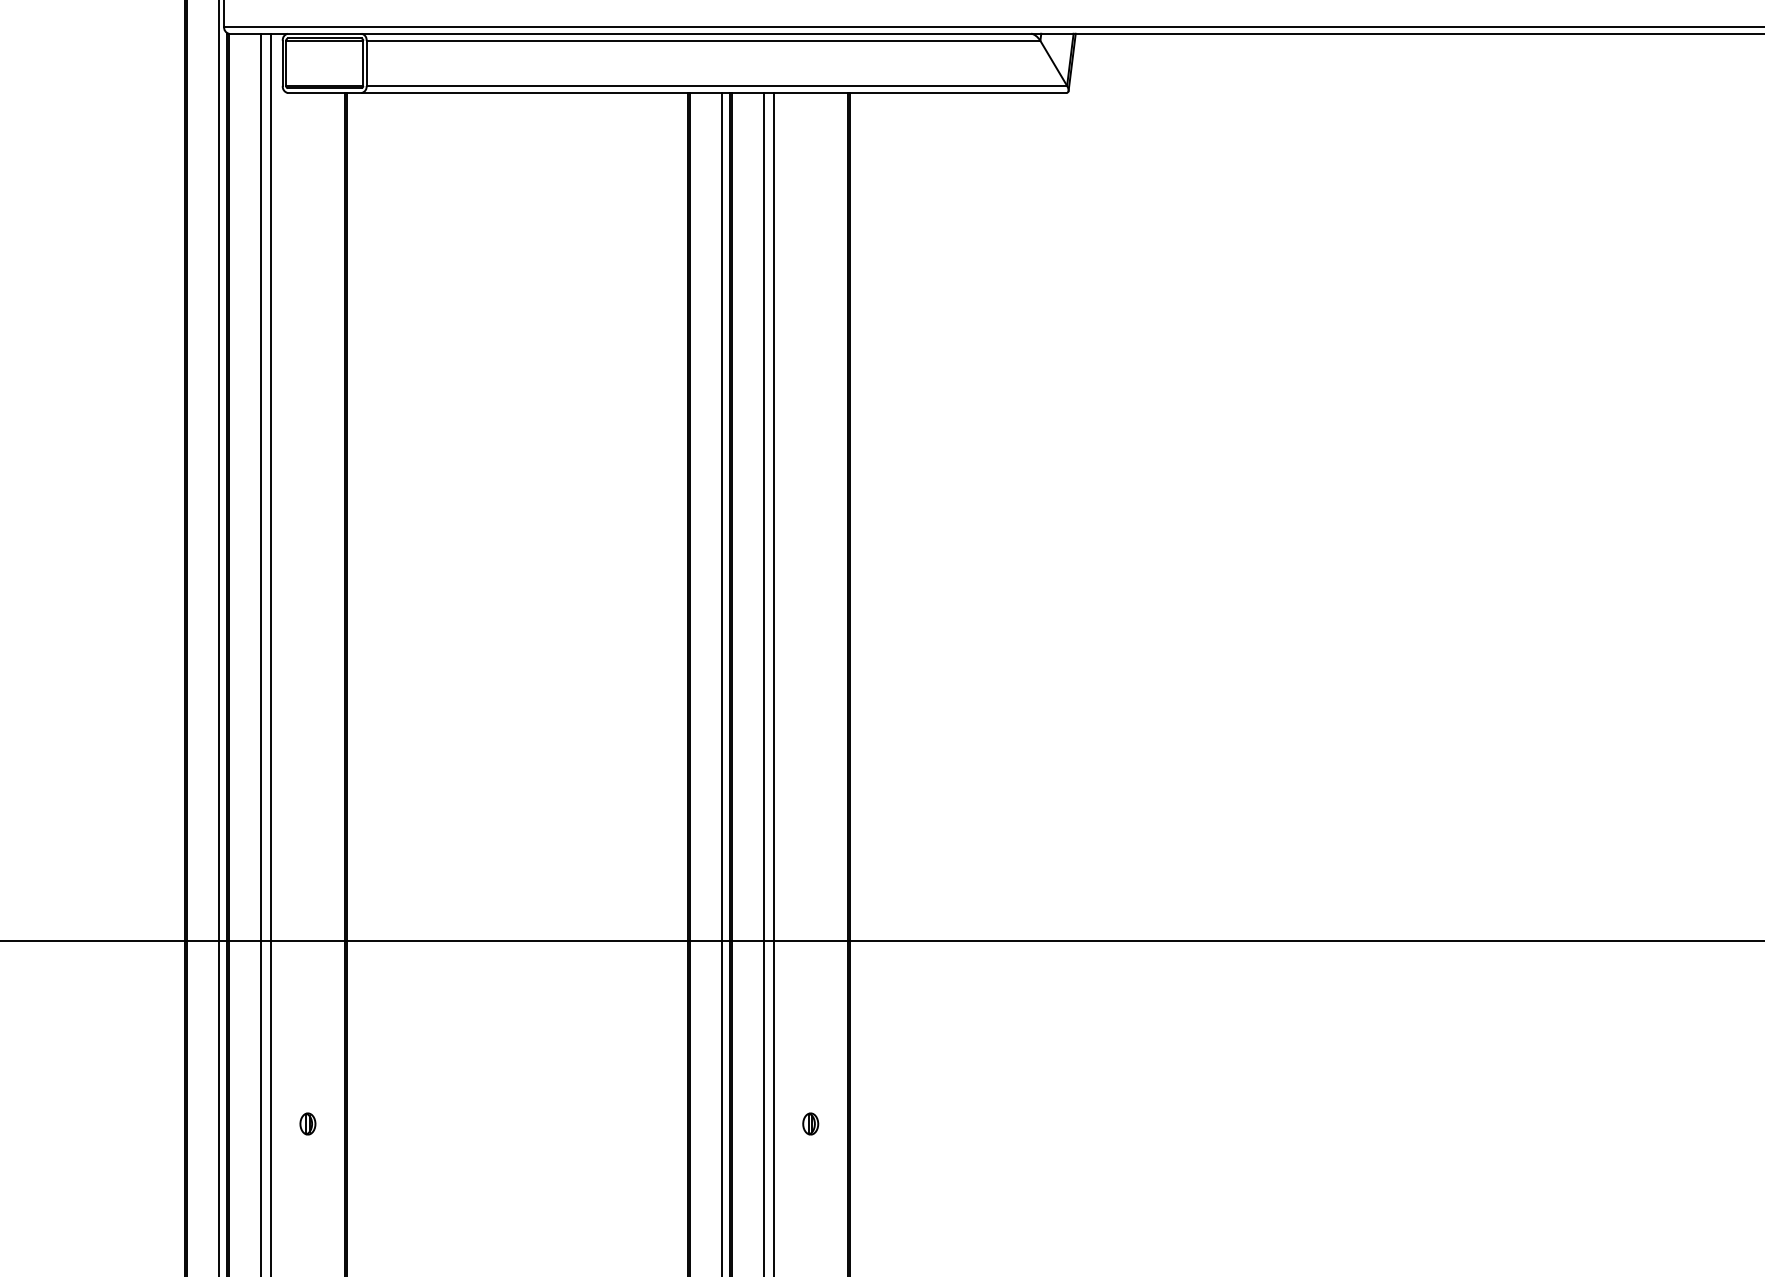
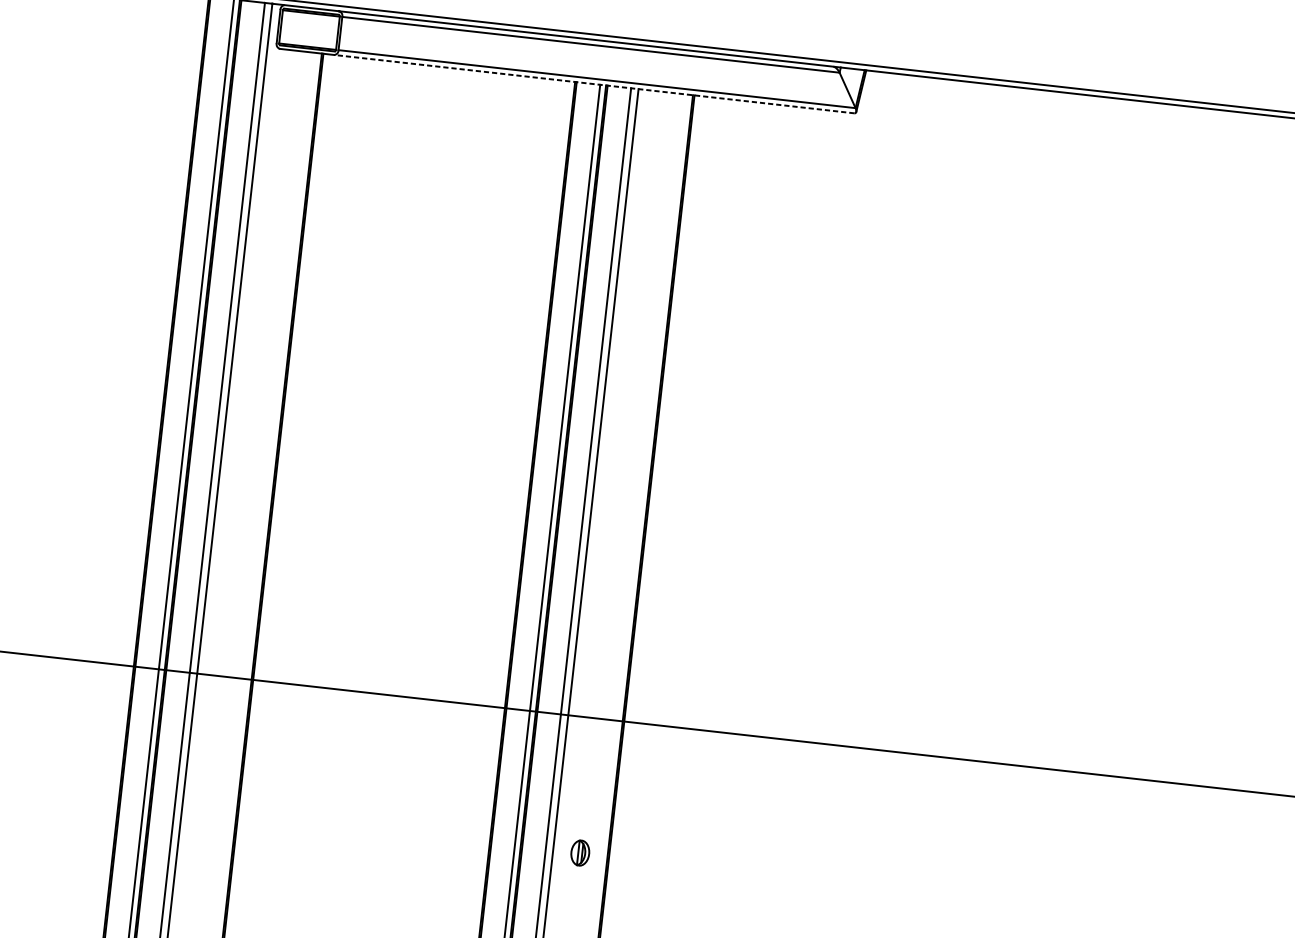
line: (713, 93) -> (593, 84), solid -> dashed
part: (307, 1123) -> (209, 811), removed
part: (810, 1123) -> (580, 852), size x1.6

